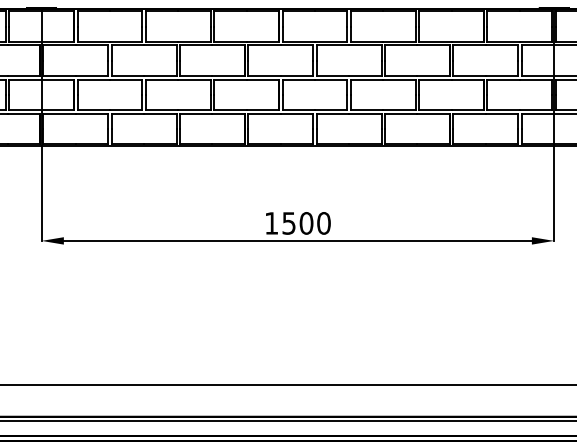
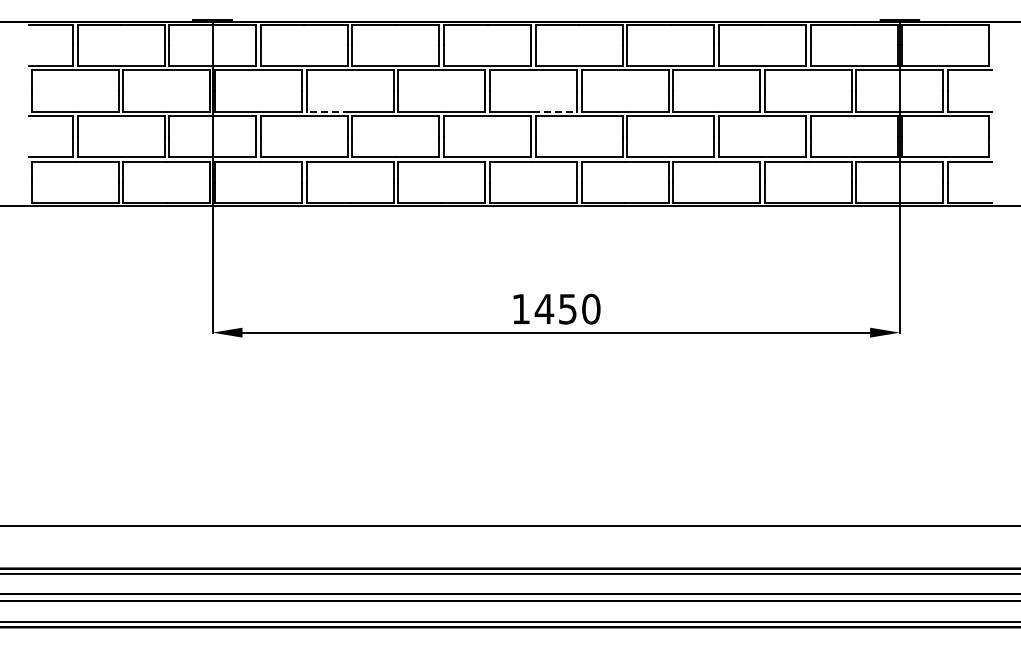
line: (128, 75) -> (328, 111), solid -> dashed
line: (297, 75) -> (555, 111), solid -> dashed
text: (297, 222) -> (555, 308), 1500 -> 1450

